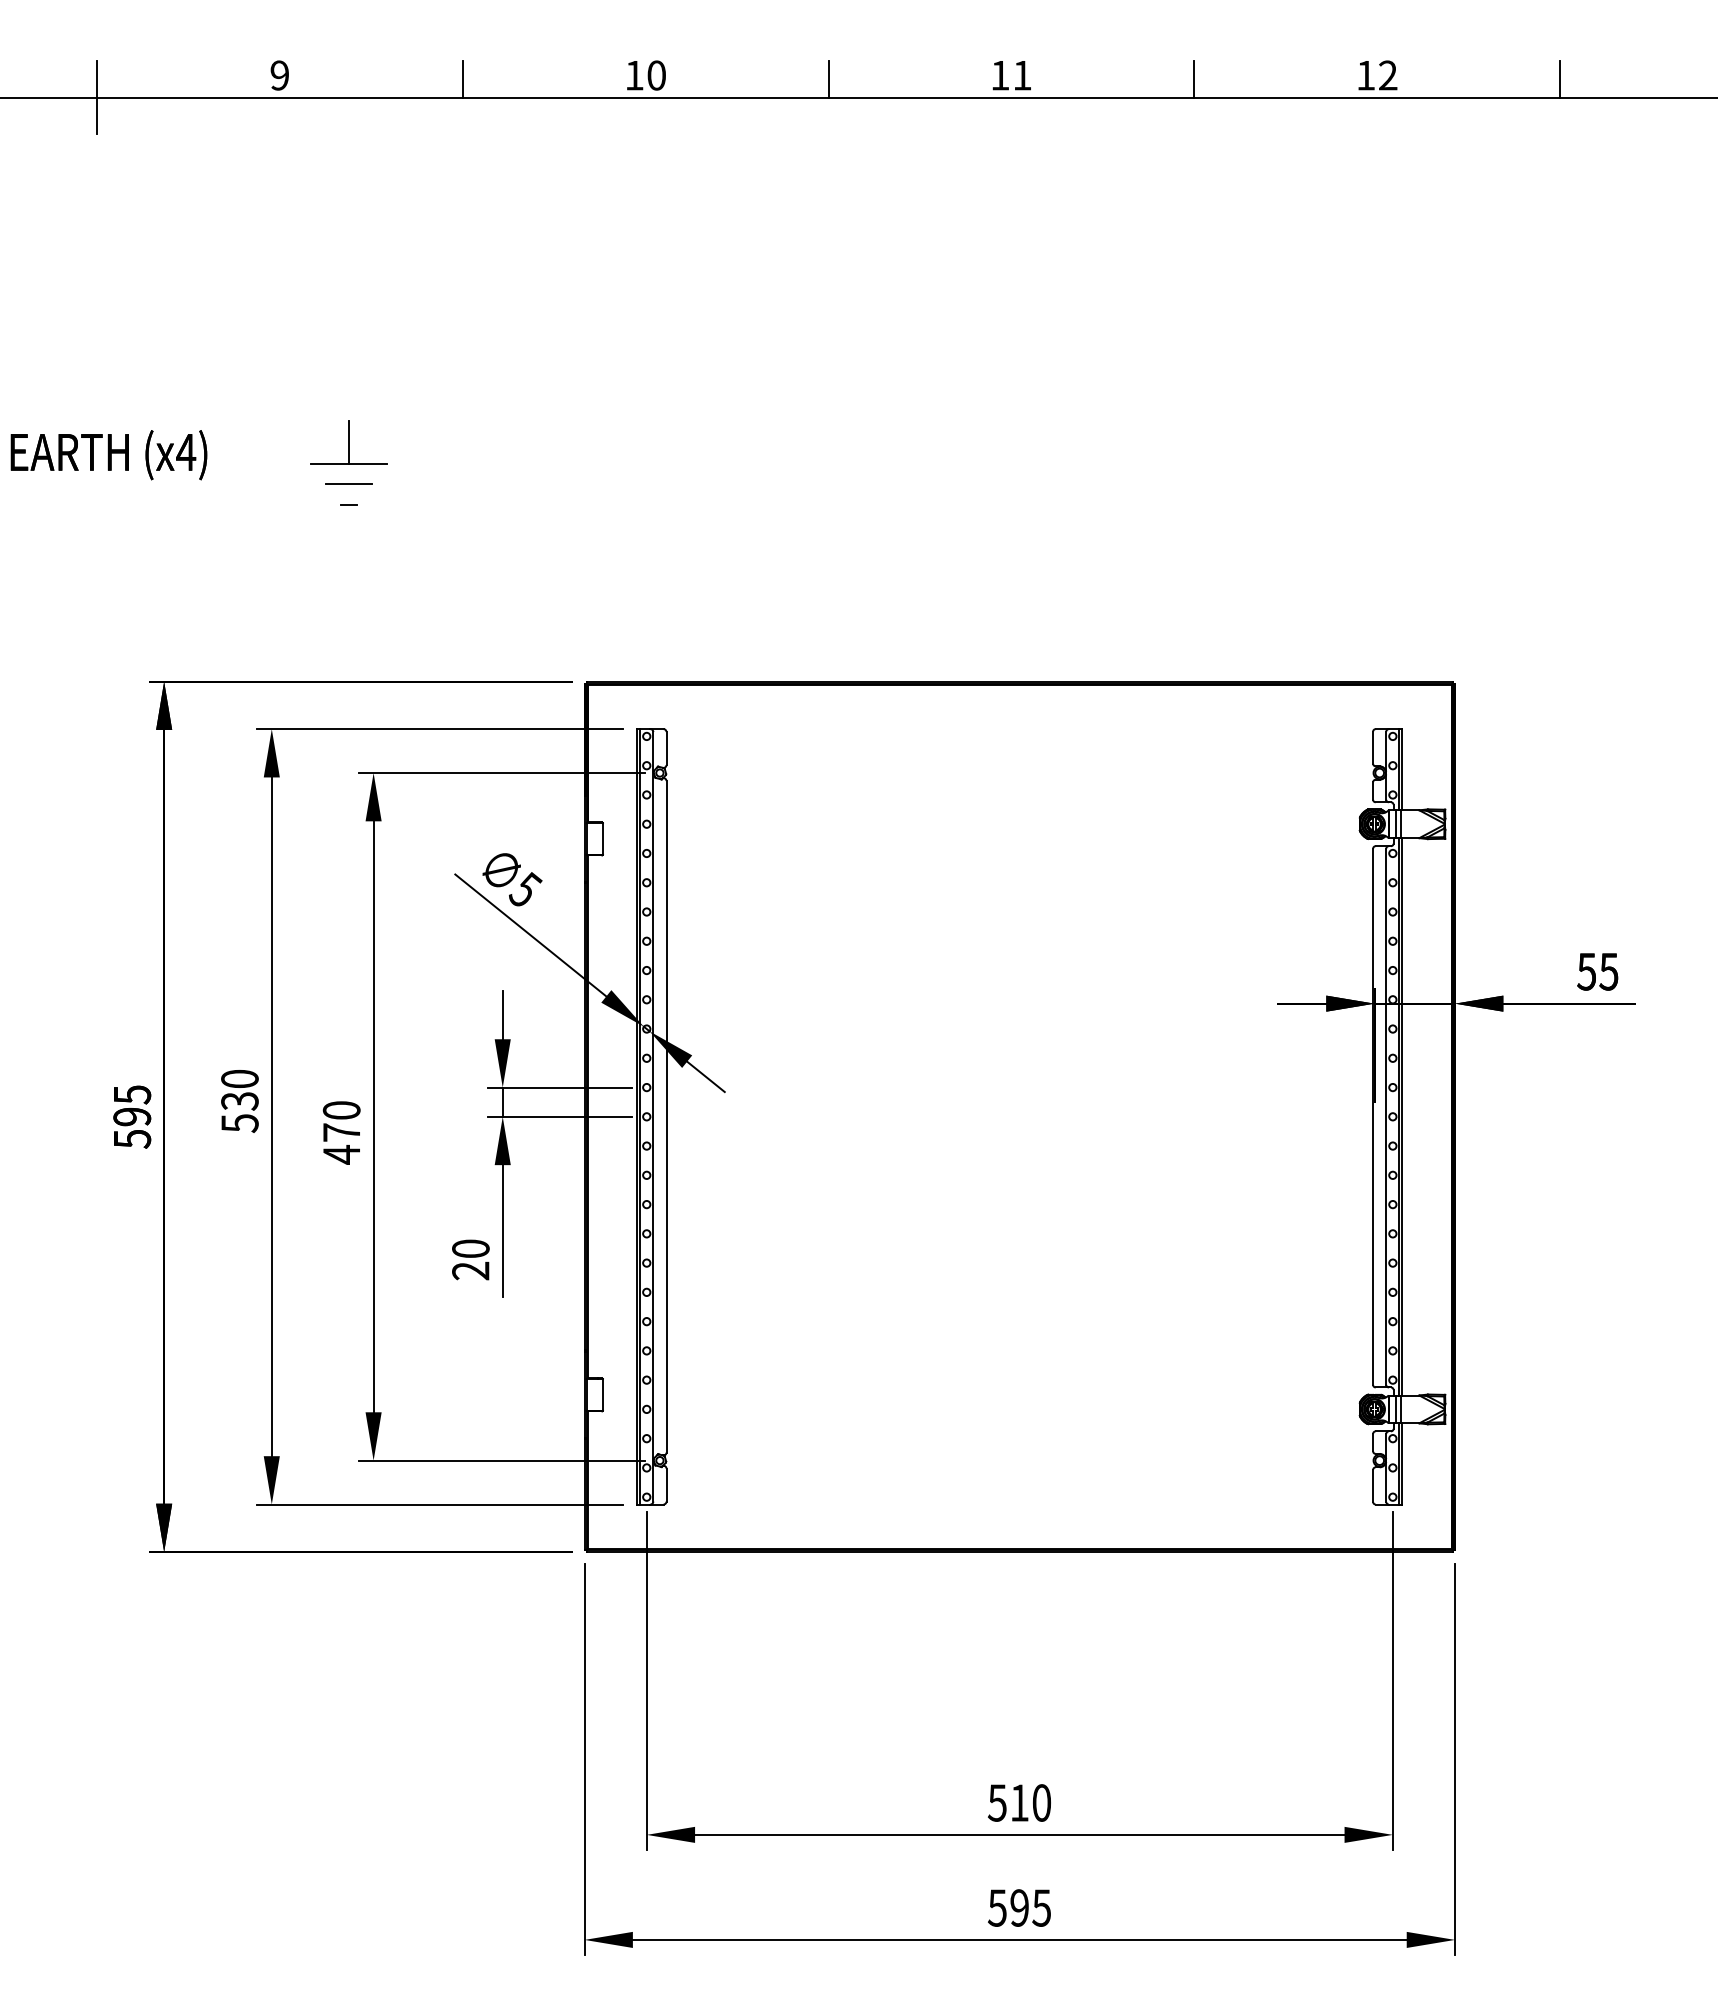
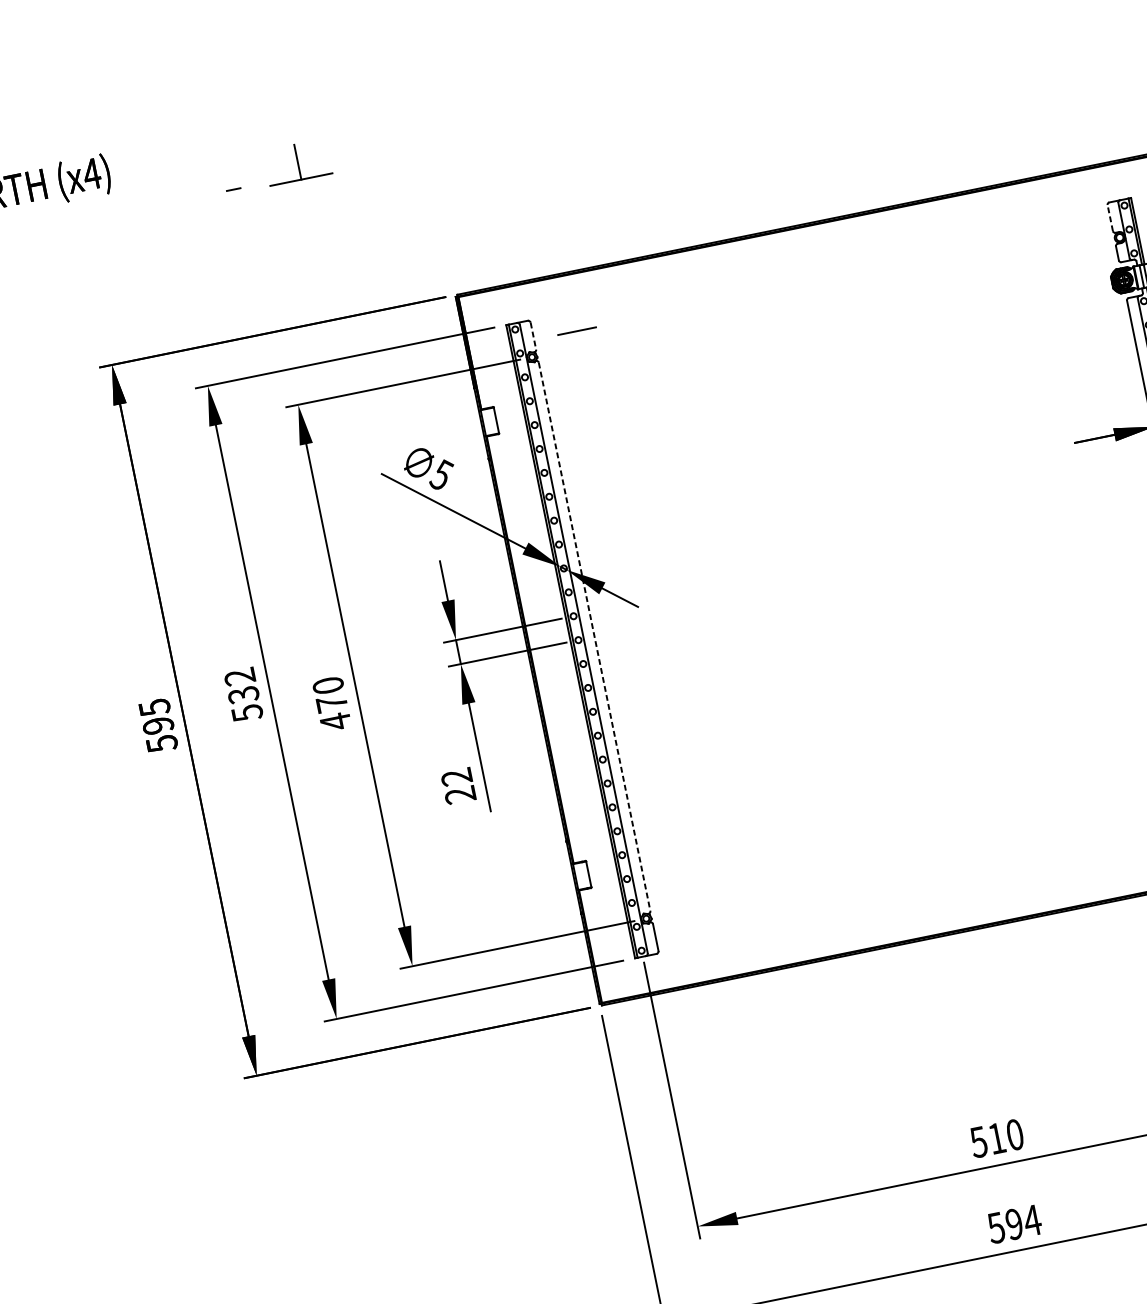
part: (348, 442) -> (297, 162), moved
line: (348, 483) -> (576, 330), moved
line: (1373, 747) -> (1110, 217), solid -> dashed
line: (666, 749) -> (533, 336), solid -> dashed
text: (239, 1079) -> (239, 677), 530 -> 532
line: (666, 1116) -> (594, 636), solid -> dashed
text: (470, 1248) -> (456, 776), 20 -> 22
text: (1041, 1907) -> (1032, 1220), 595 -> 594

